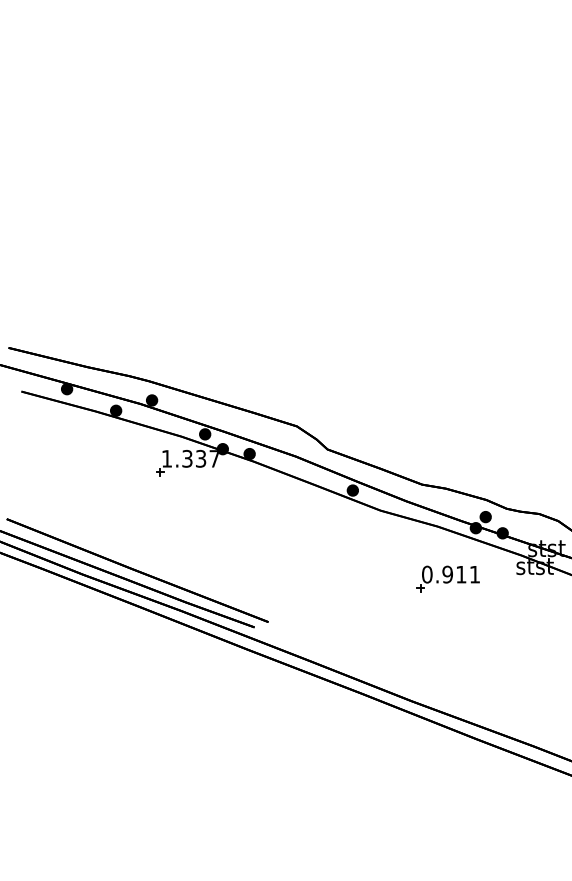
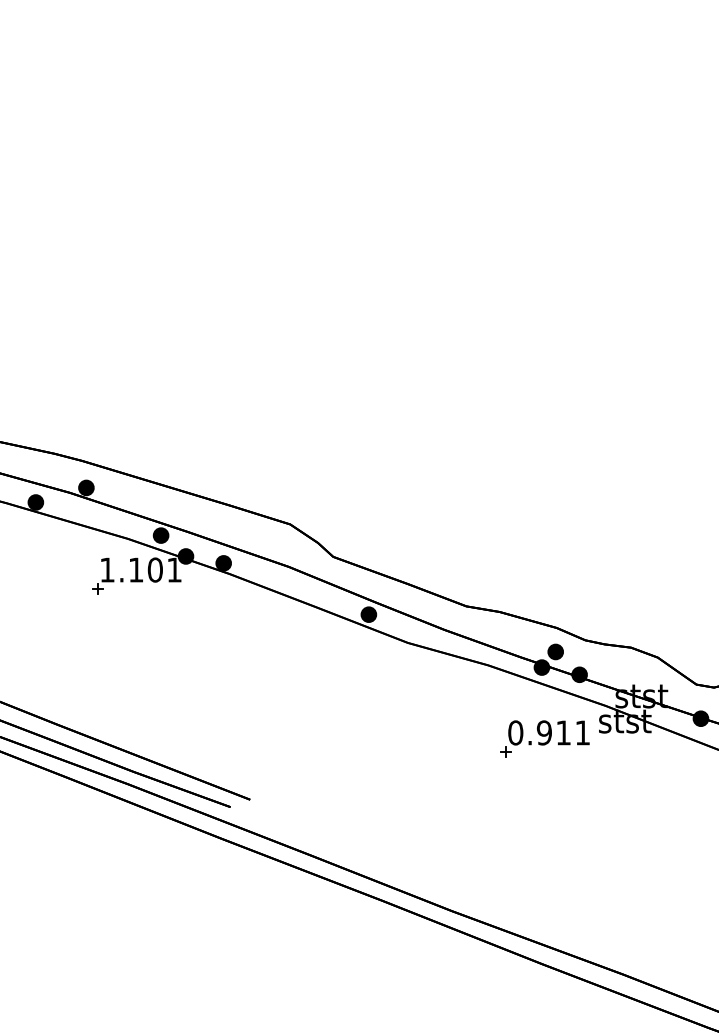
text: (200, 458) -> (154, 569), 1.337 -> 1.101
part: (447, 578) -> (544, 738), moved

